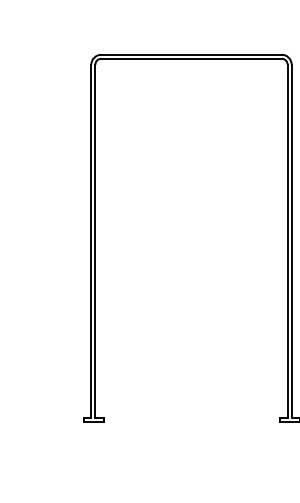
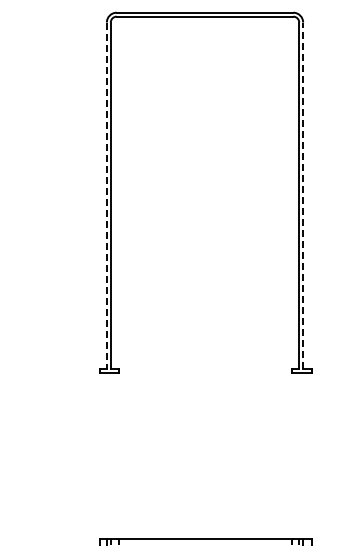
line: (292, 241) -> (303, 195), solid -> dashed
line: (90, 242) -> (106, 196), solid -> dashed

